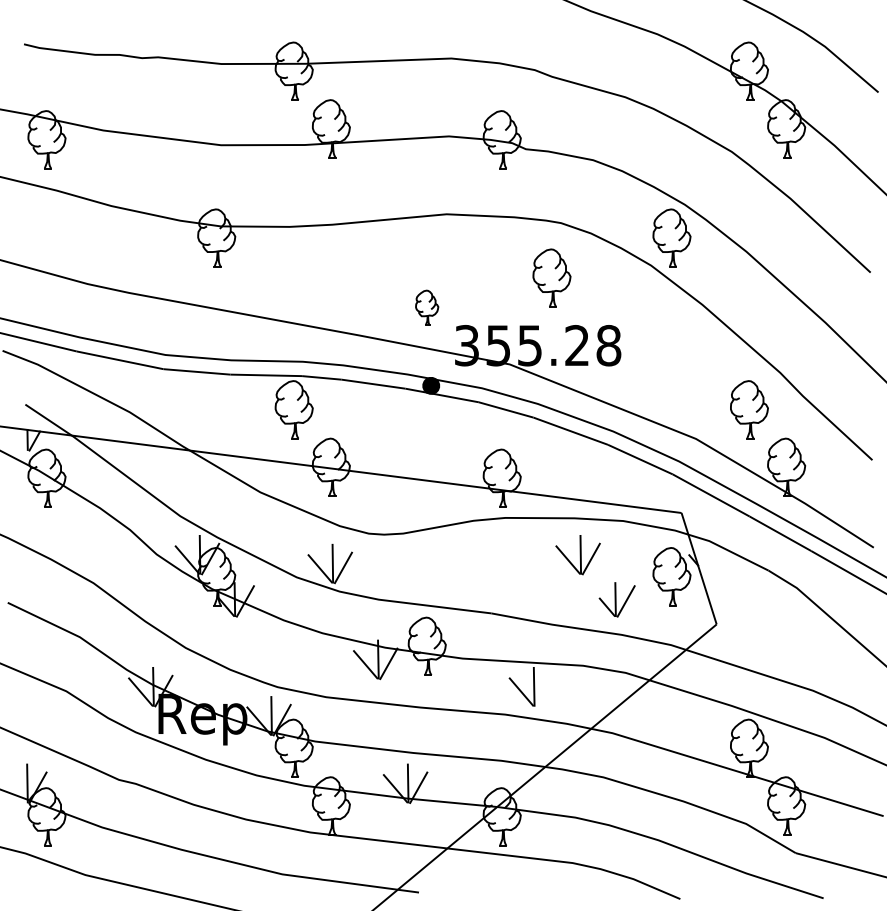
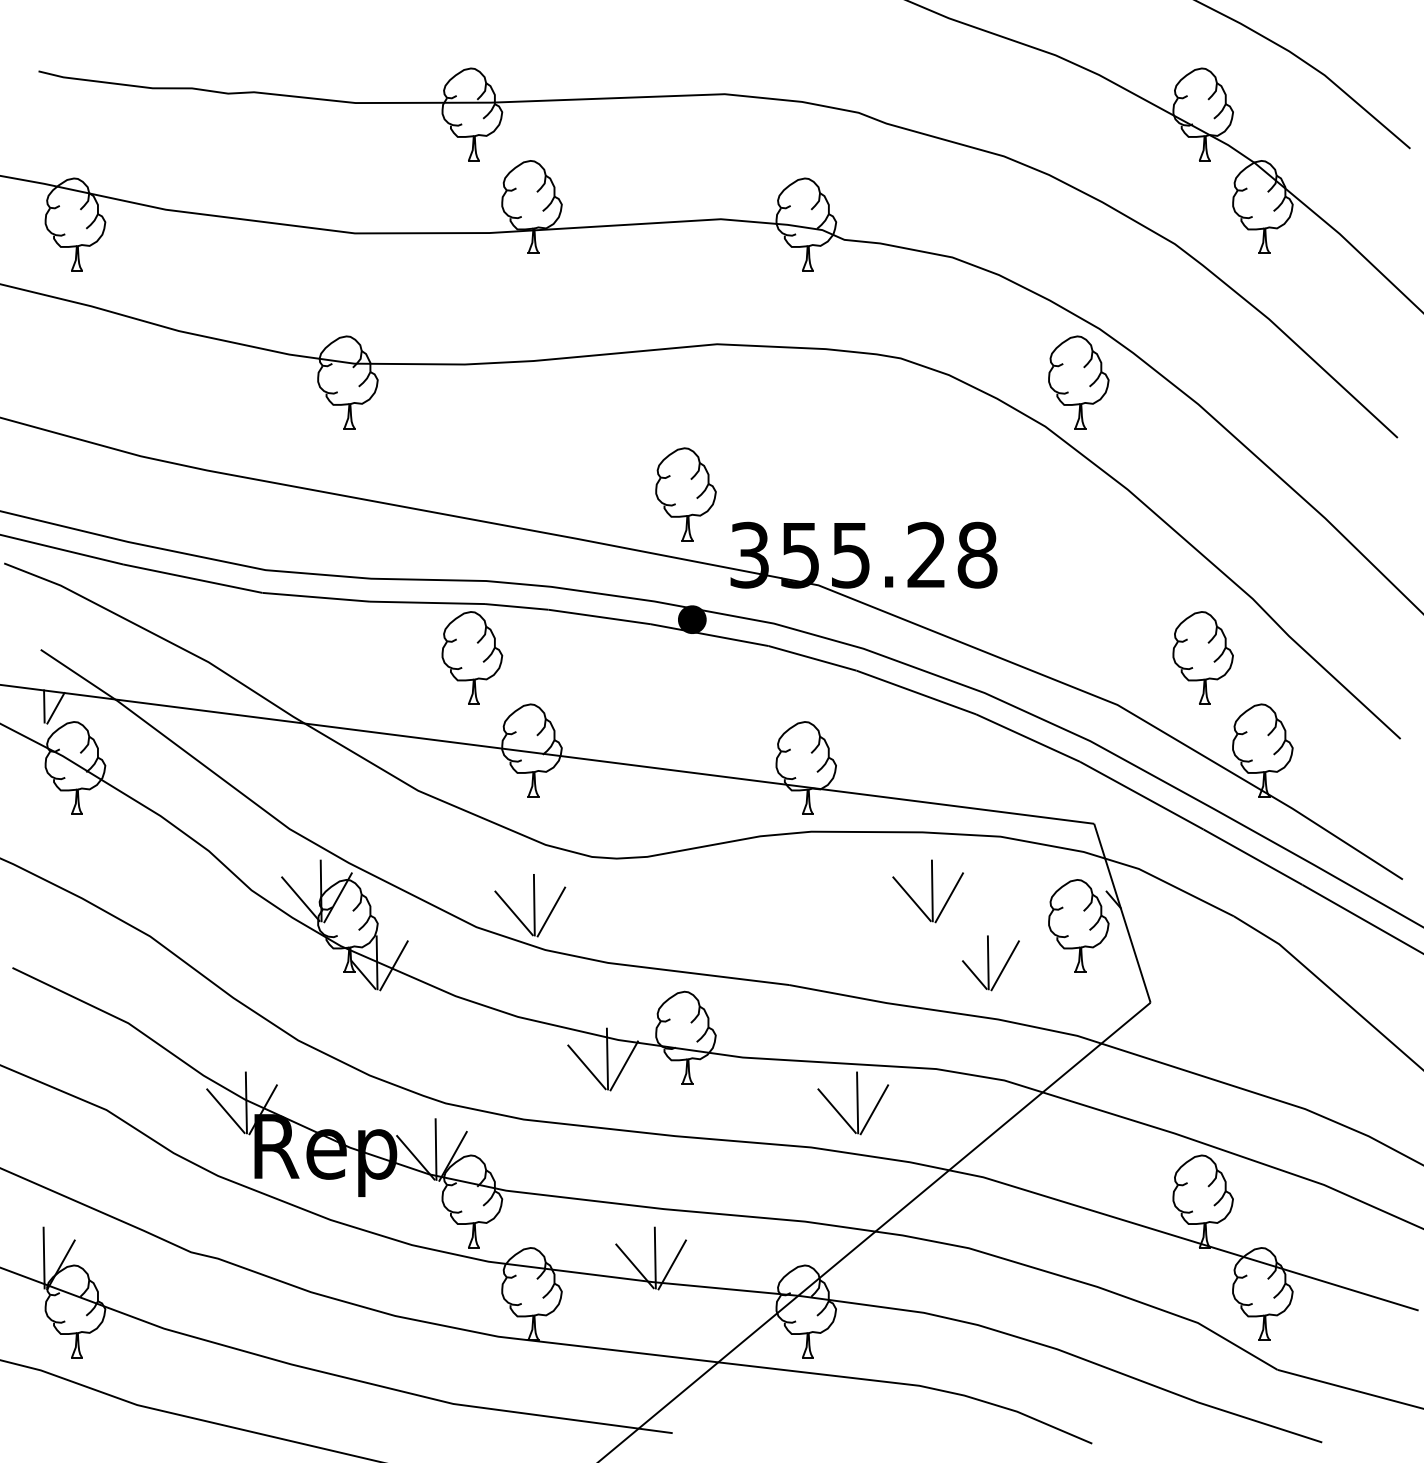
part: (551, 277) -> (885, 445), removed
part: (426, 307) -> (684, 493), size x1.67
line: (544, 690) -> (874, 1108), added

